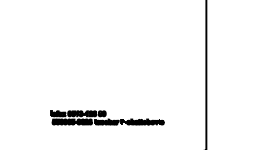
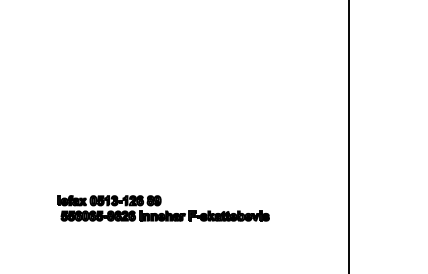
part: (107, 117) -> (163, 207), moved

